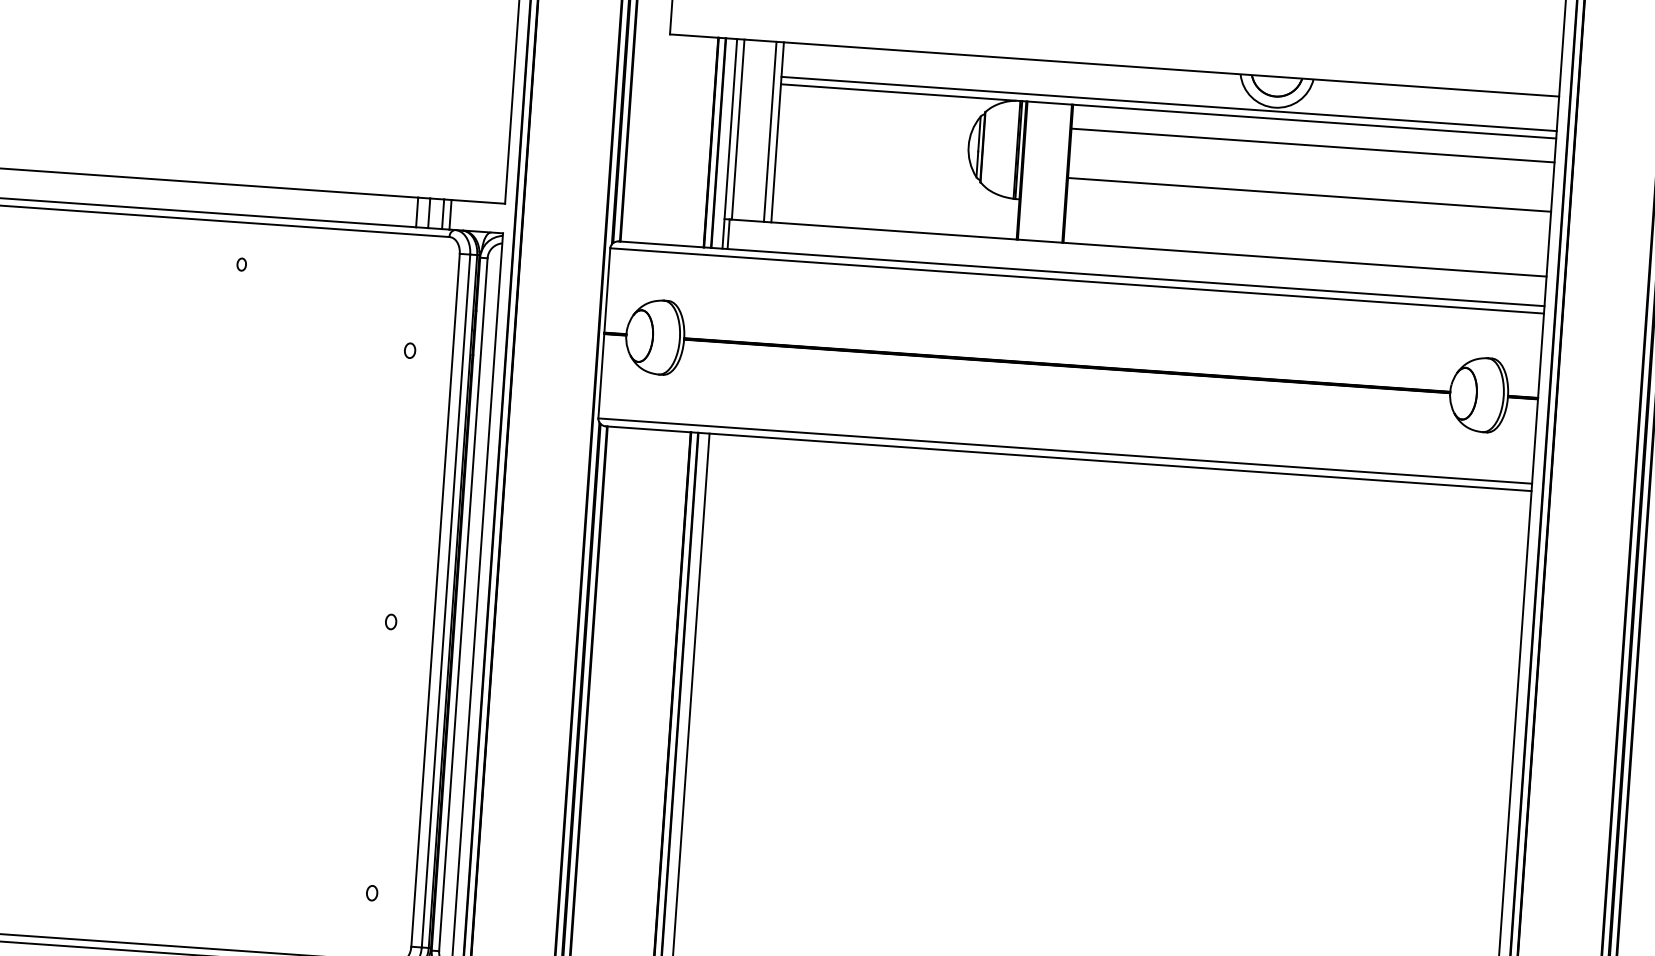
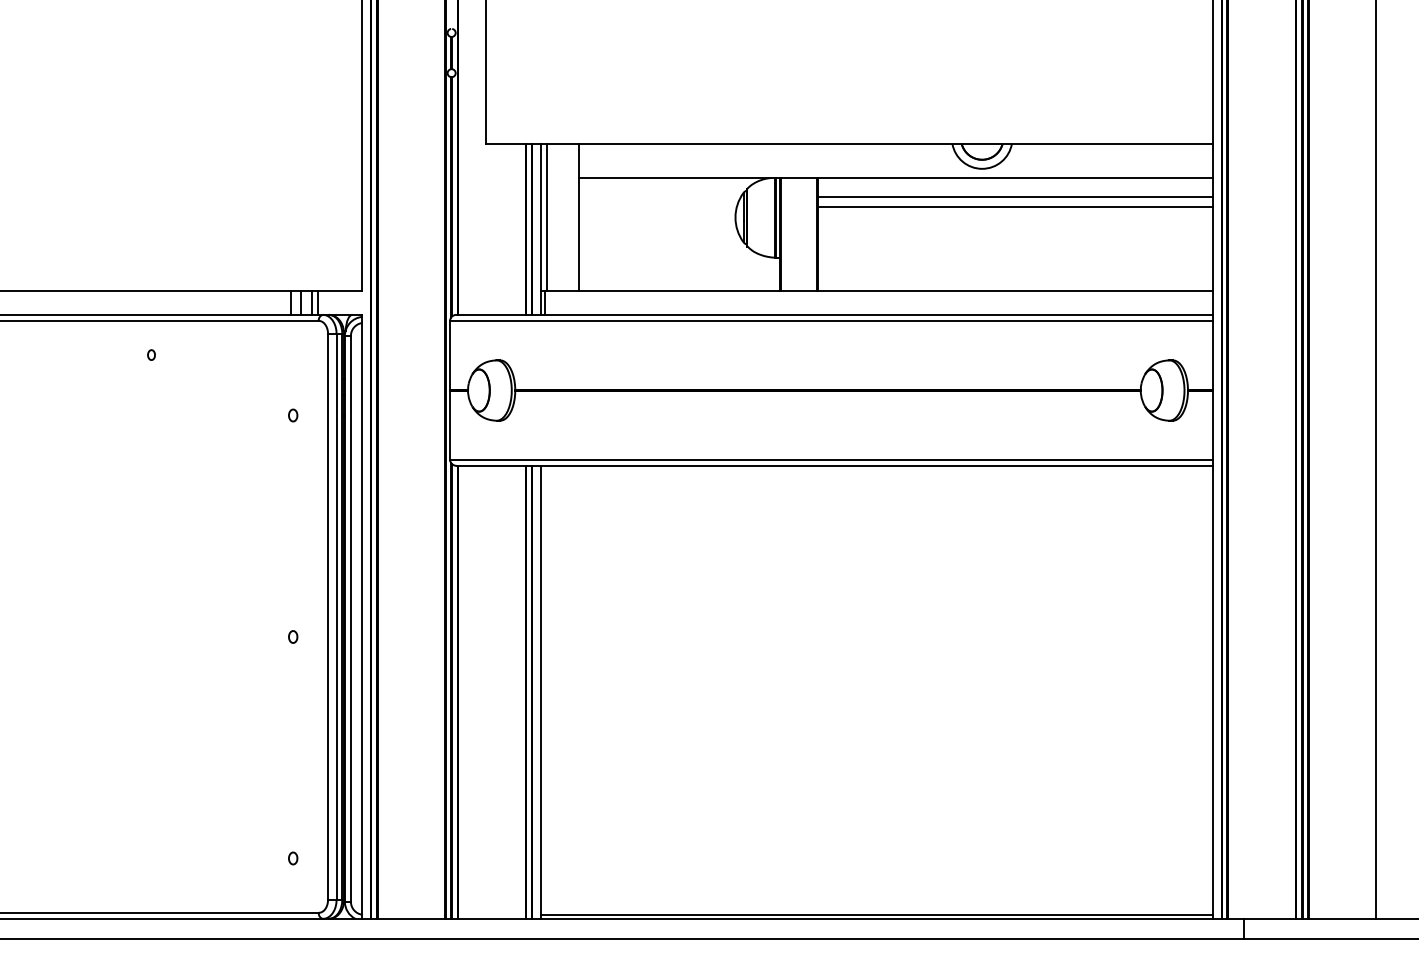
line: (1168, 103) -> (895, 171), removed
line: (770, 131) -> (573, 216), removed
line: (1309, 194) -> (1015, 206), moved

